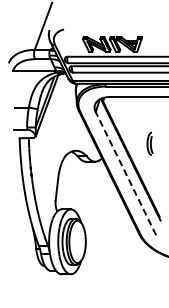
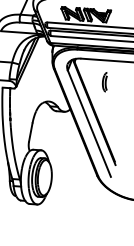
part: (149, 143) -> (104, 81), moved
line: (125, 173) -> (89, 123), dashed -> solid

